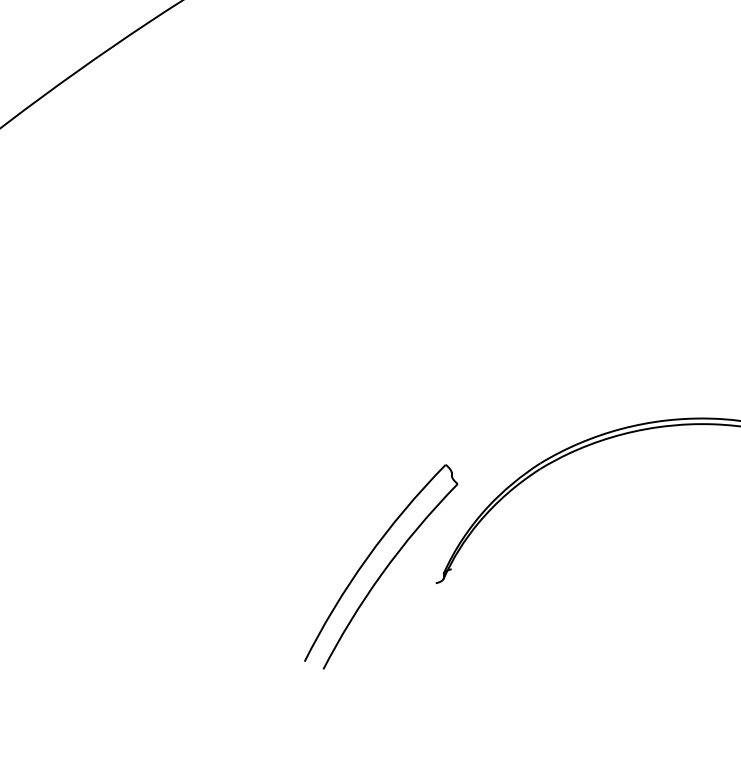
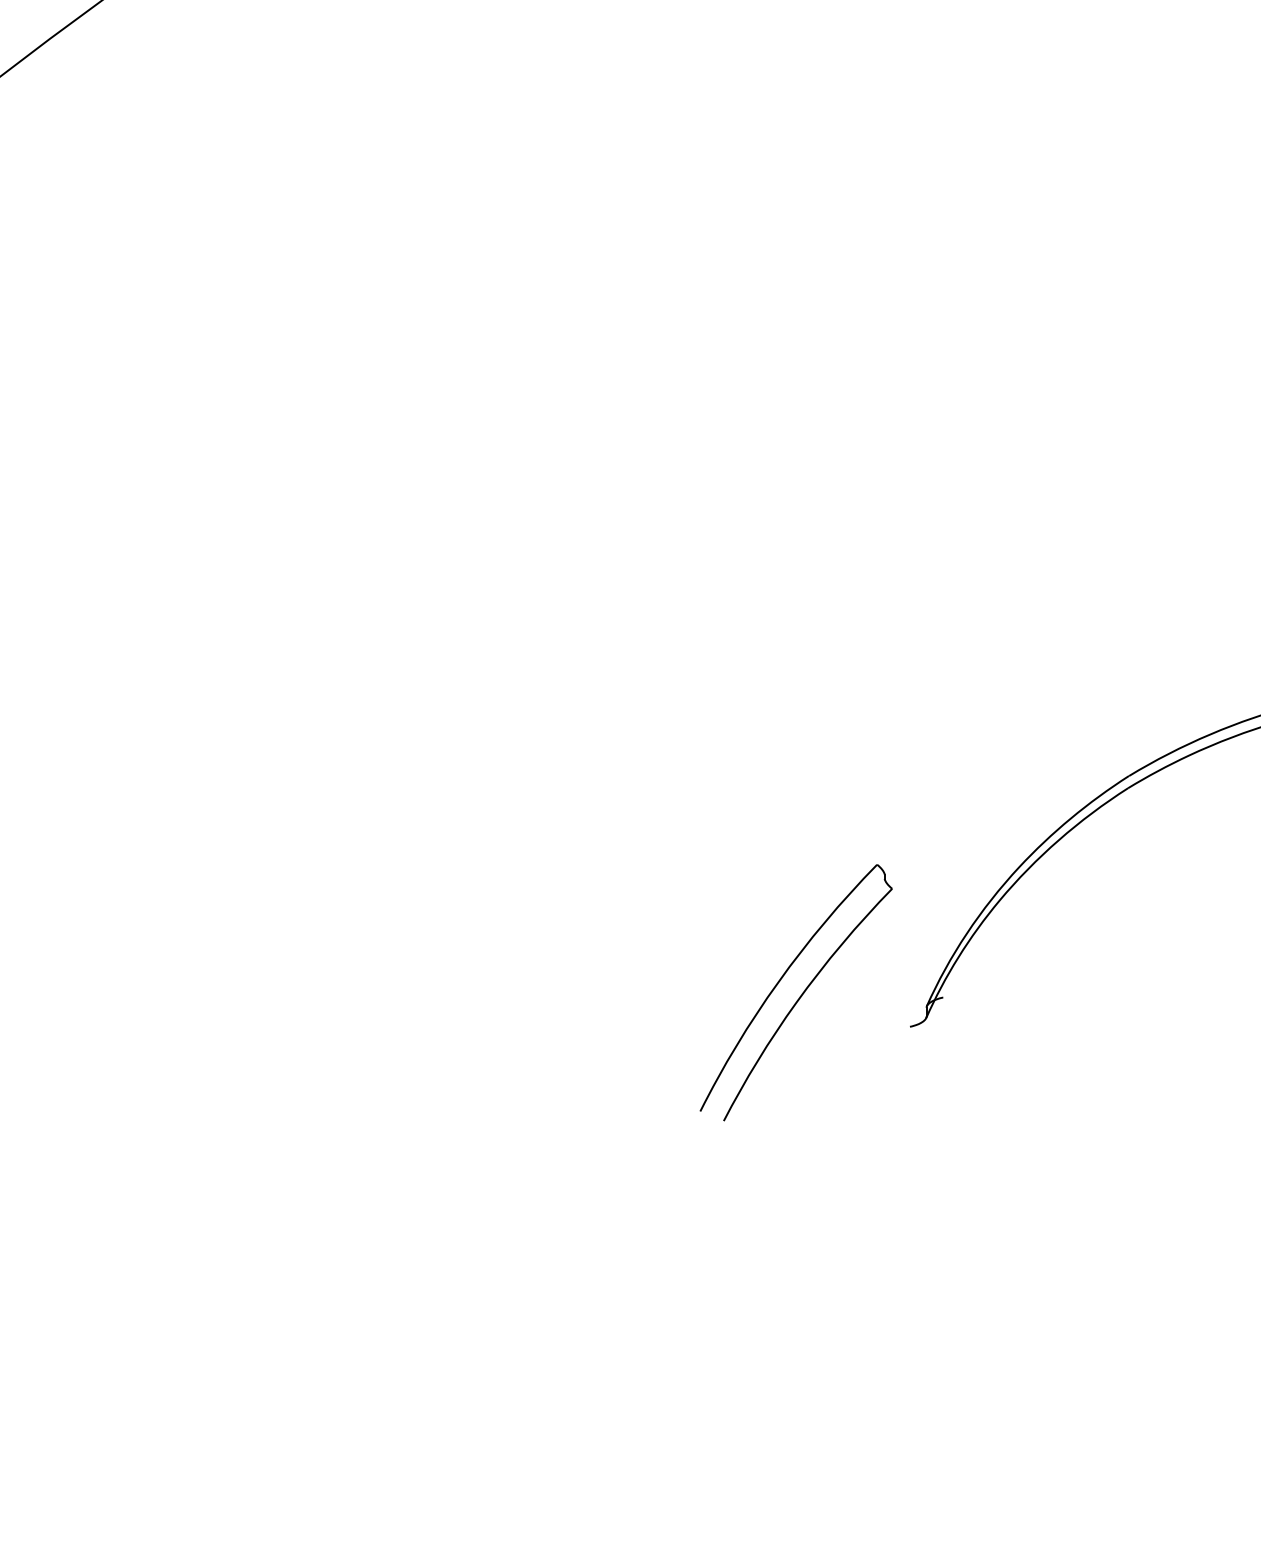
part: (381, 566) -> (796, 991), size x0.6

